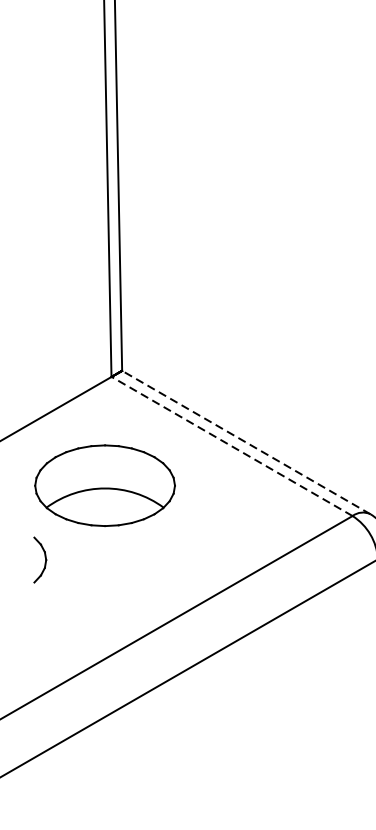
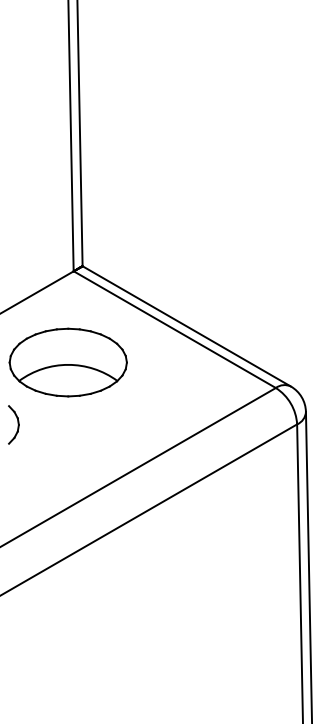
line: (246, 442) -> (186, 326), dashed -> solid
line: (231, 446) -> (174, 329), dashed -> solid

